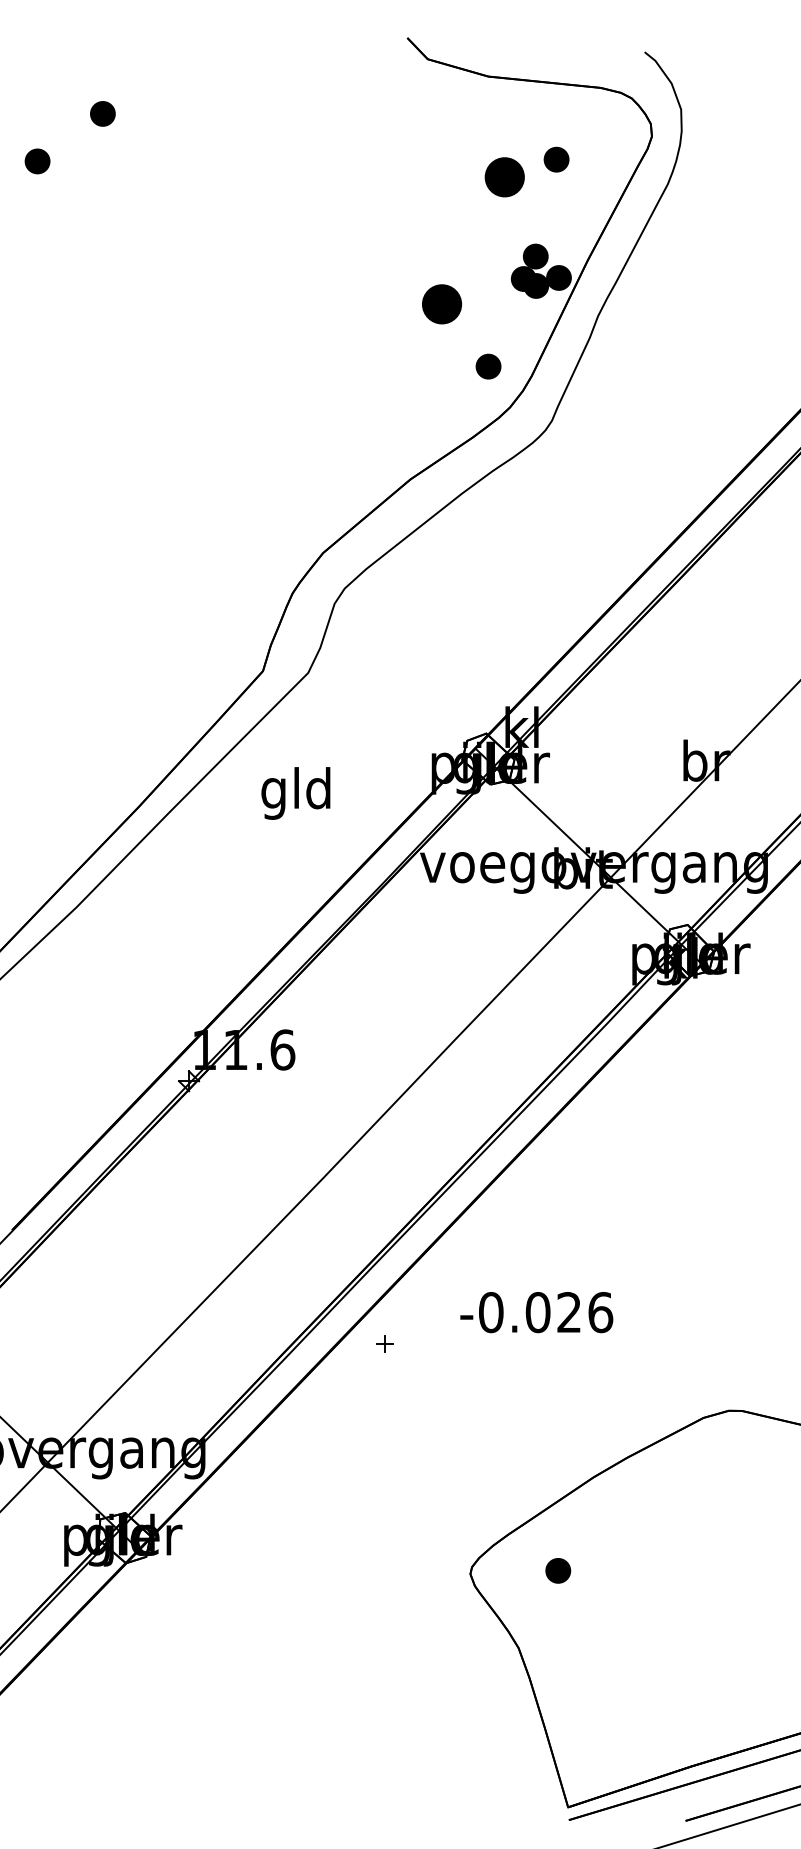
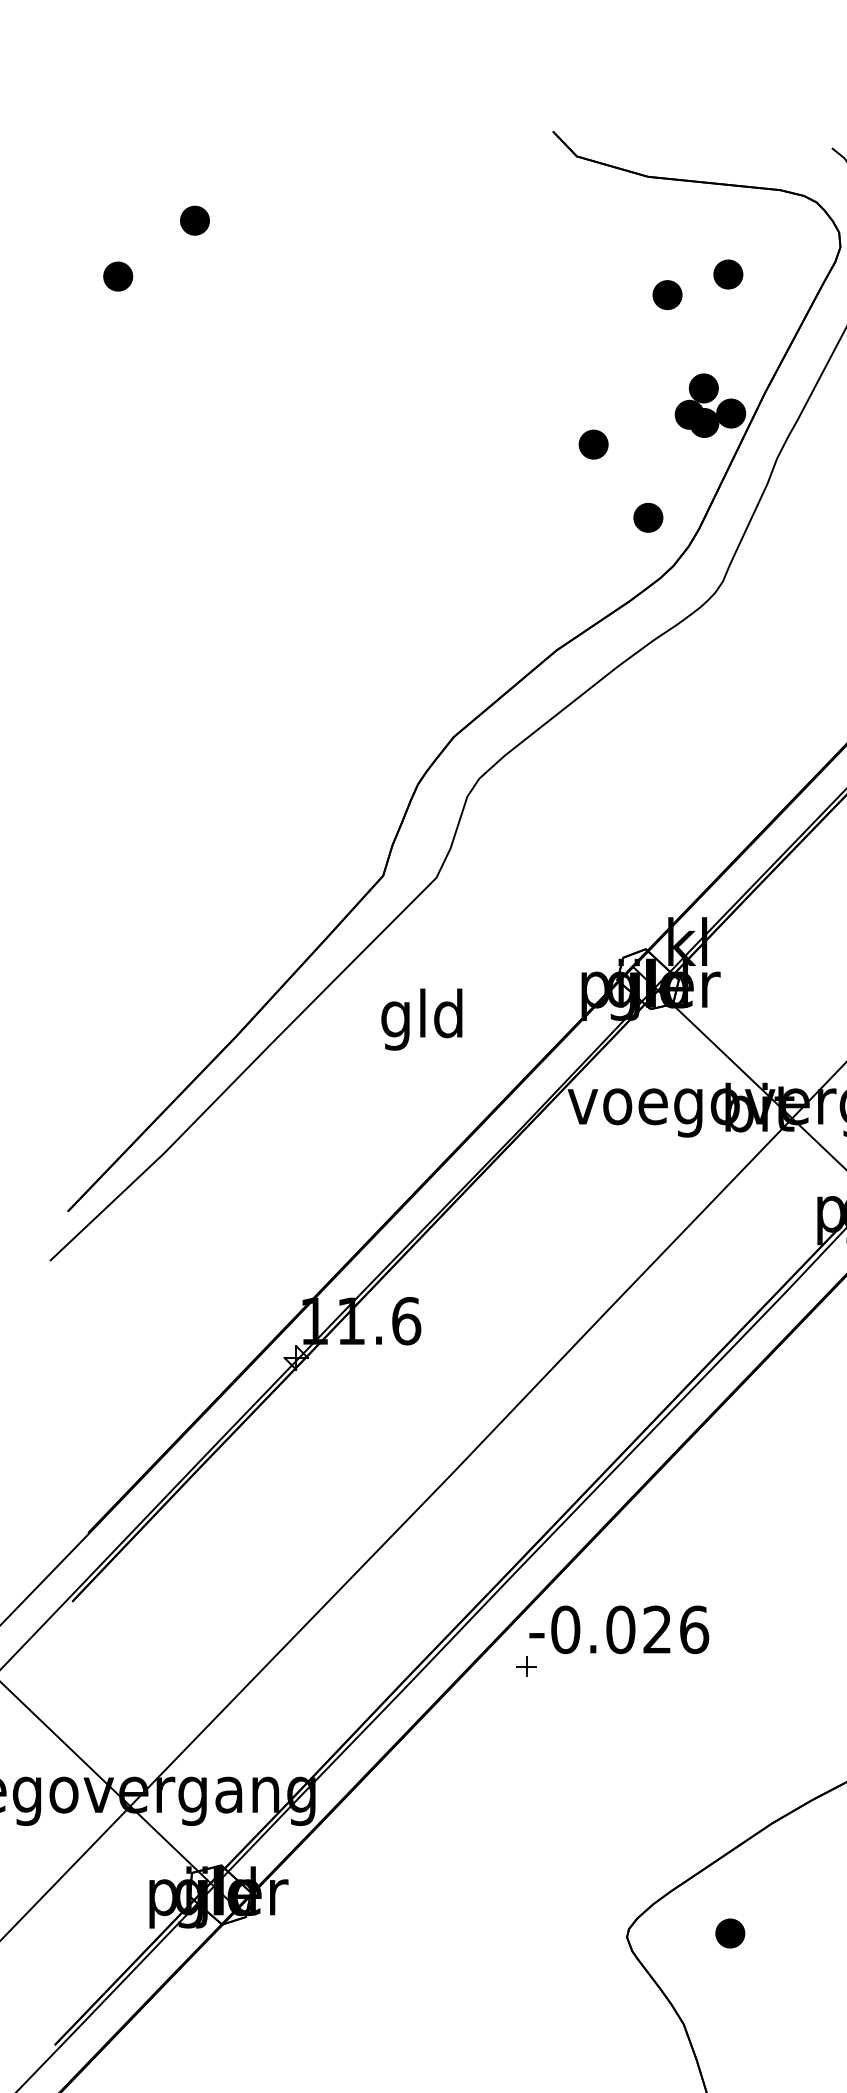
part: (504, 176) -> (667, 294), size x0.62
part: (441, 304) -> (593, 444), size x0.62
text: (536, 1312) -> (618, 1629), moved

